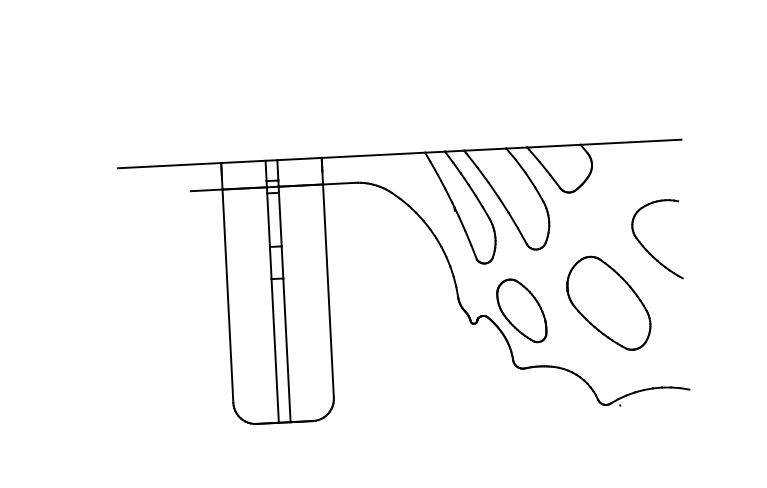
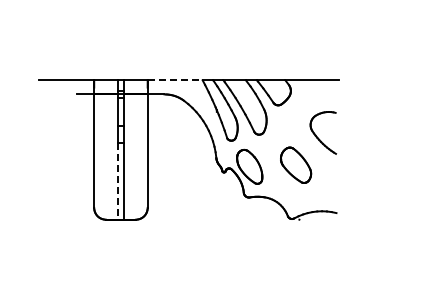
line: (374, 155) -> (175, 80), solid -> dashed
part: (607, 304) -> (295, 165), size x0.7
line: (274, 351) -> (117, 181), solid -> dashed

